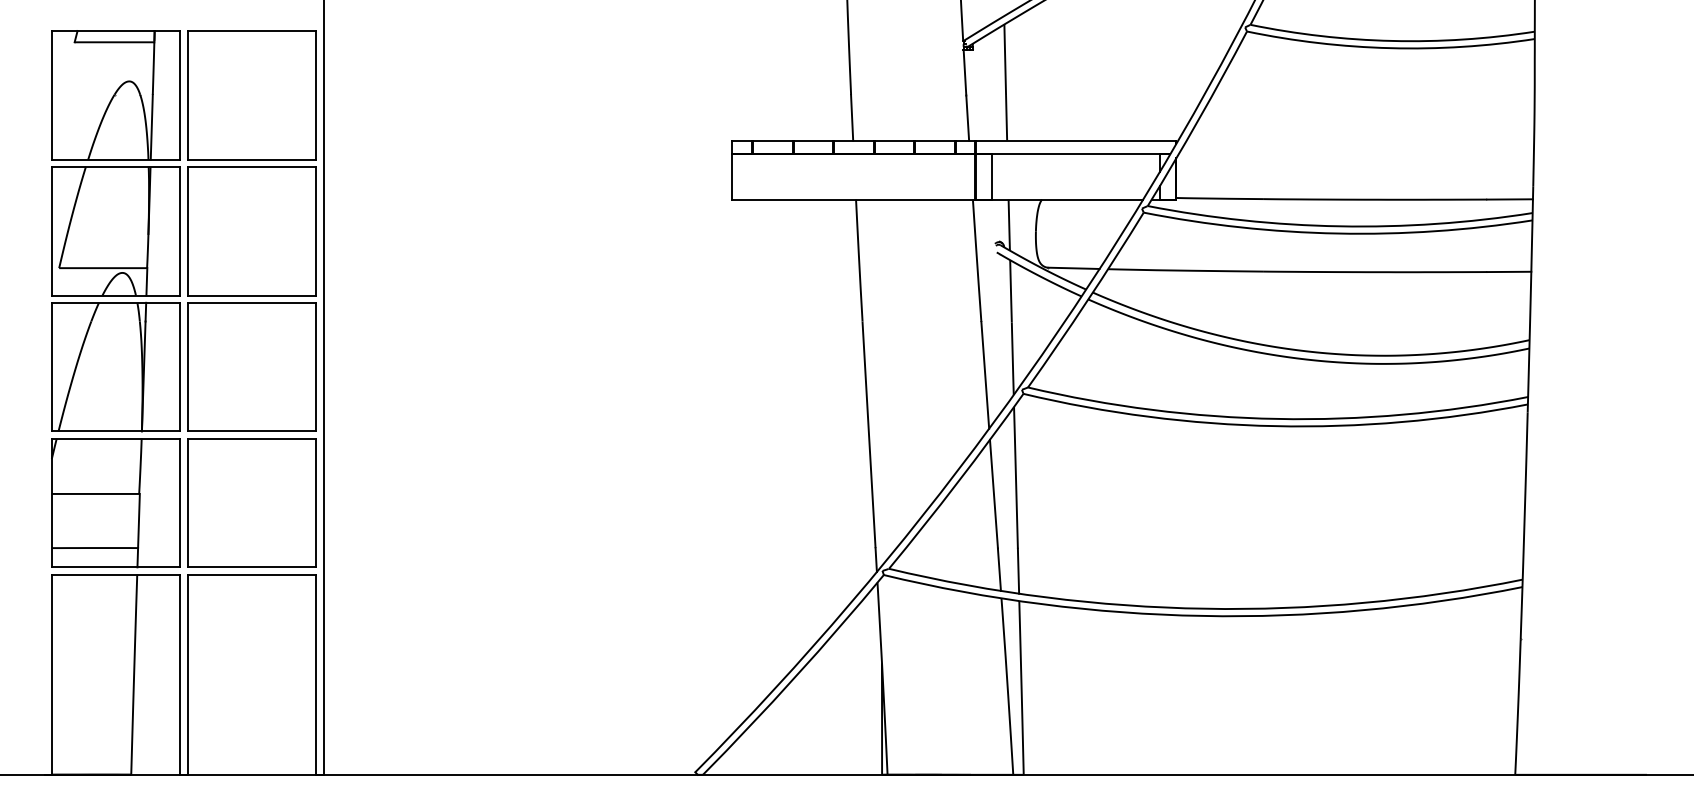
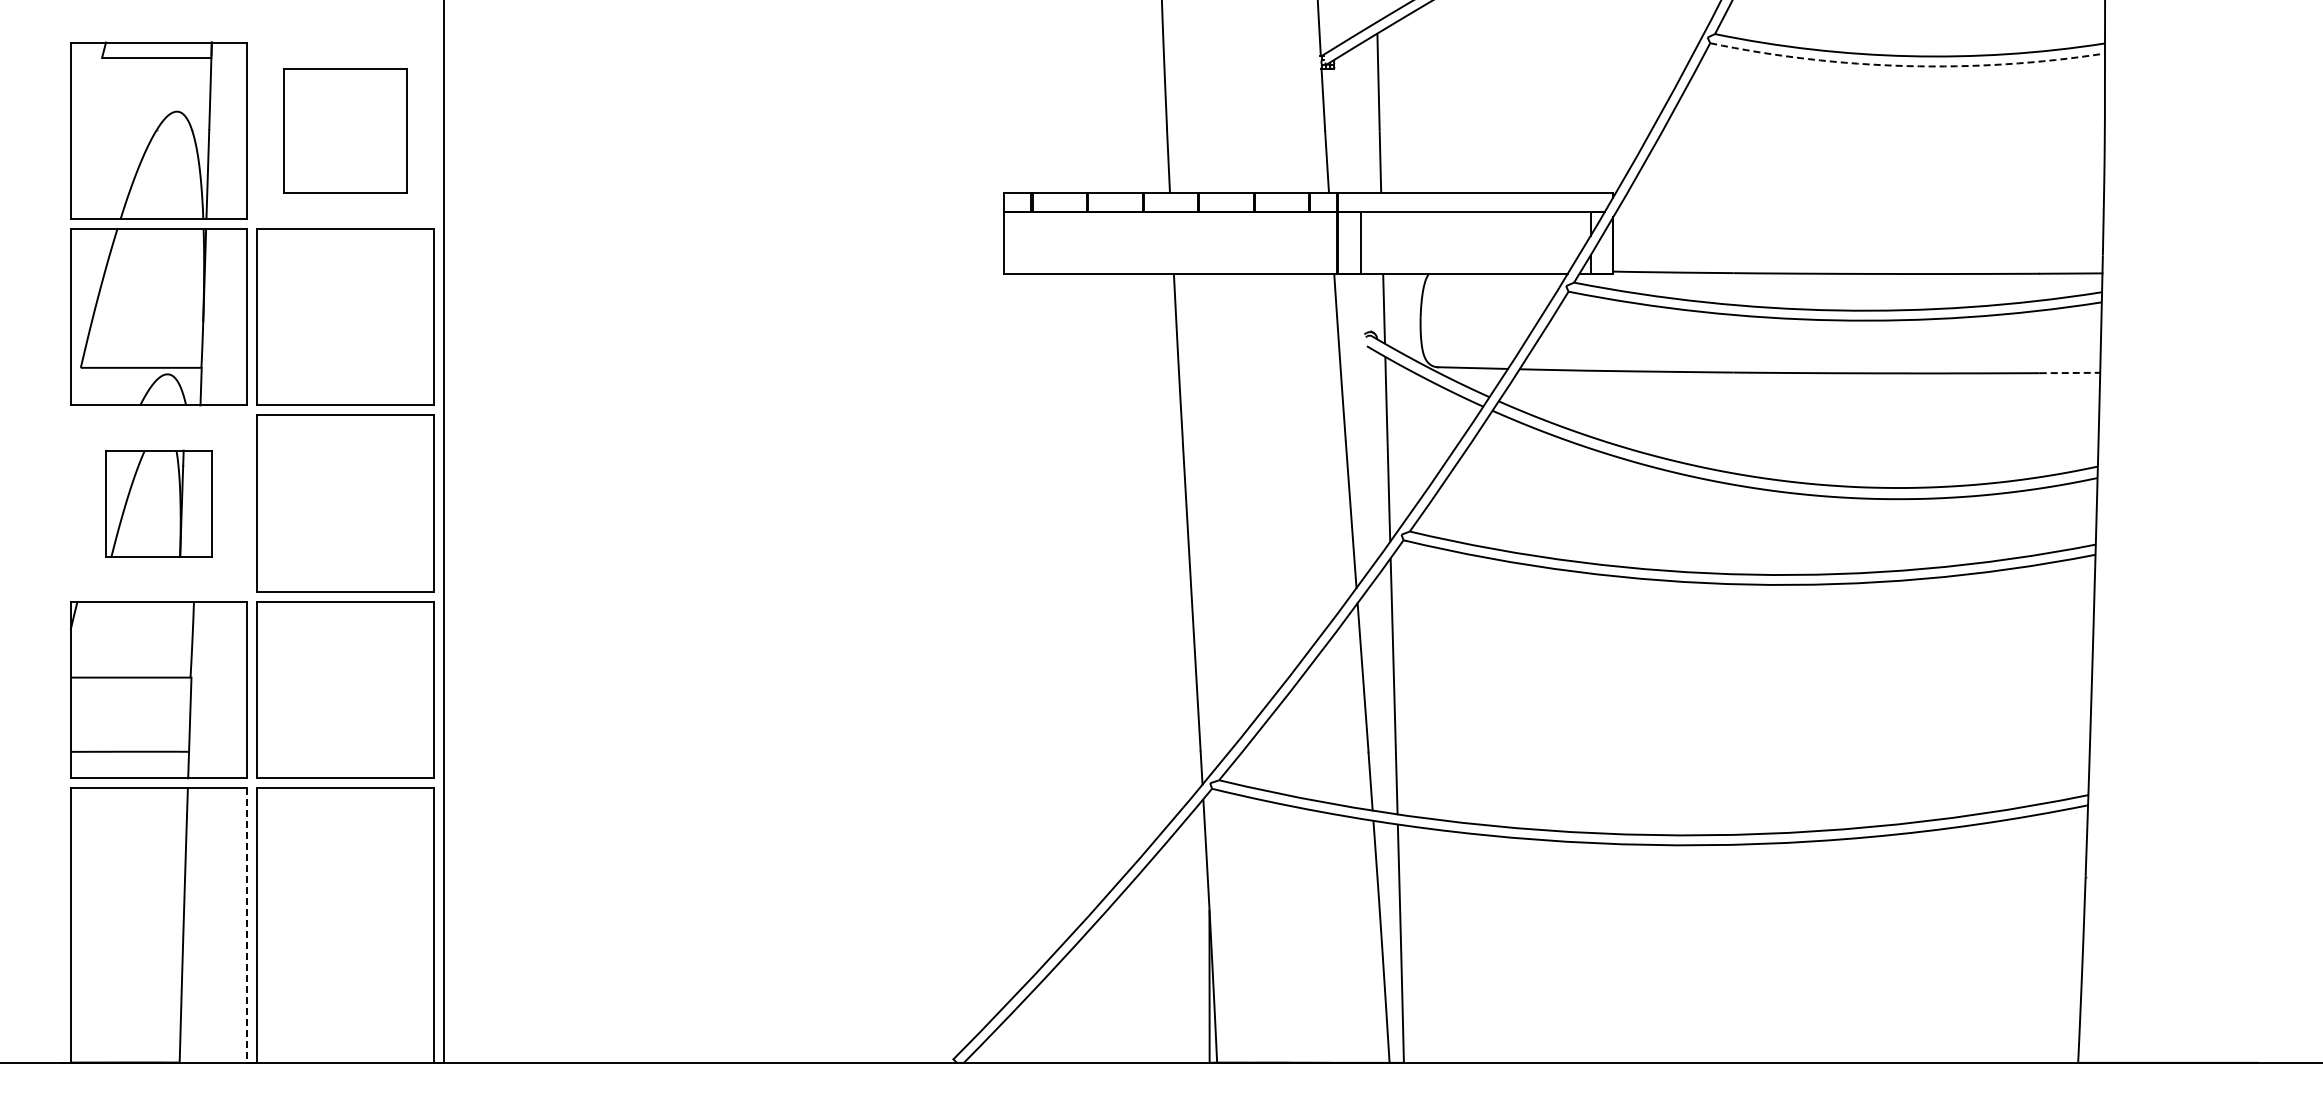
arc: (1390, 48) -> (1907, 66), solid -> dashed
part: (252, 95) -> (345, 130), size x0.7
line: (1509, 272) -> (2070, 373), solid -> dashed
part: (115, 367) -> (158, 503), size x0.6
line: (180, 675) -> (247, 926), solid -> dashed

